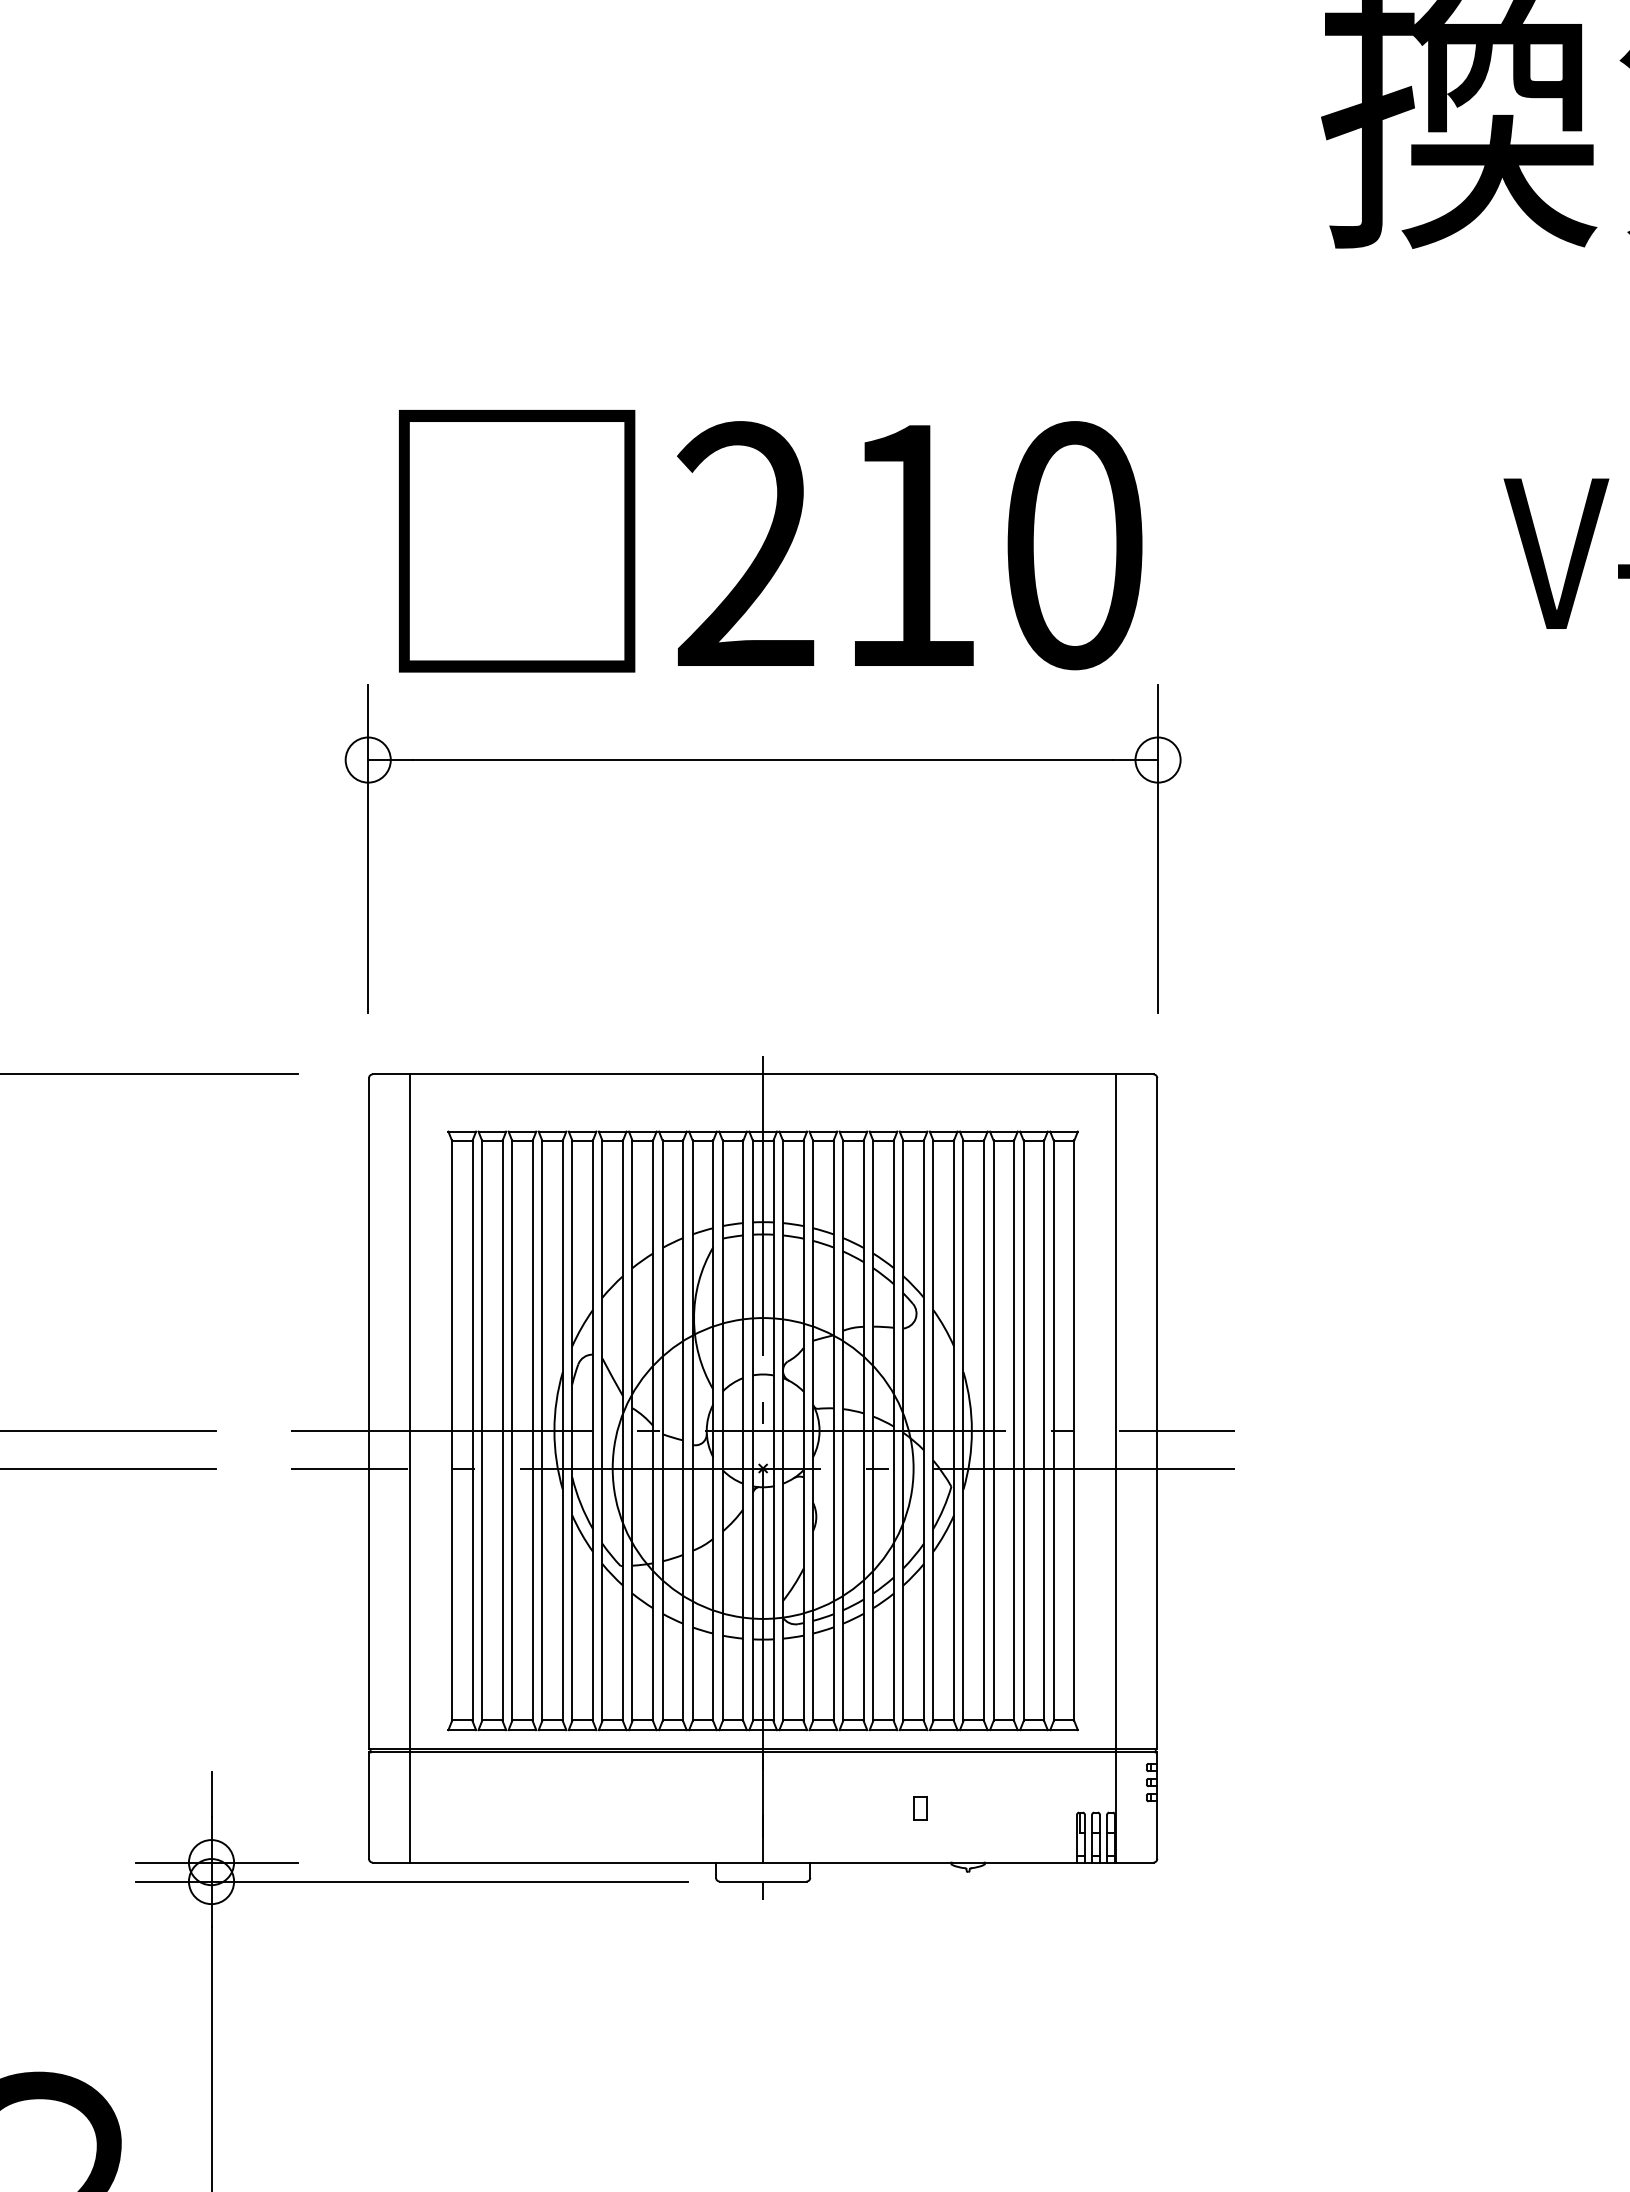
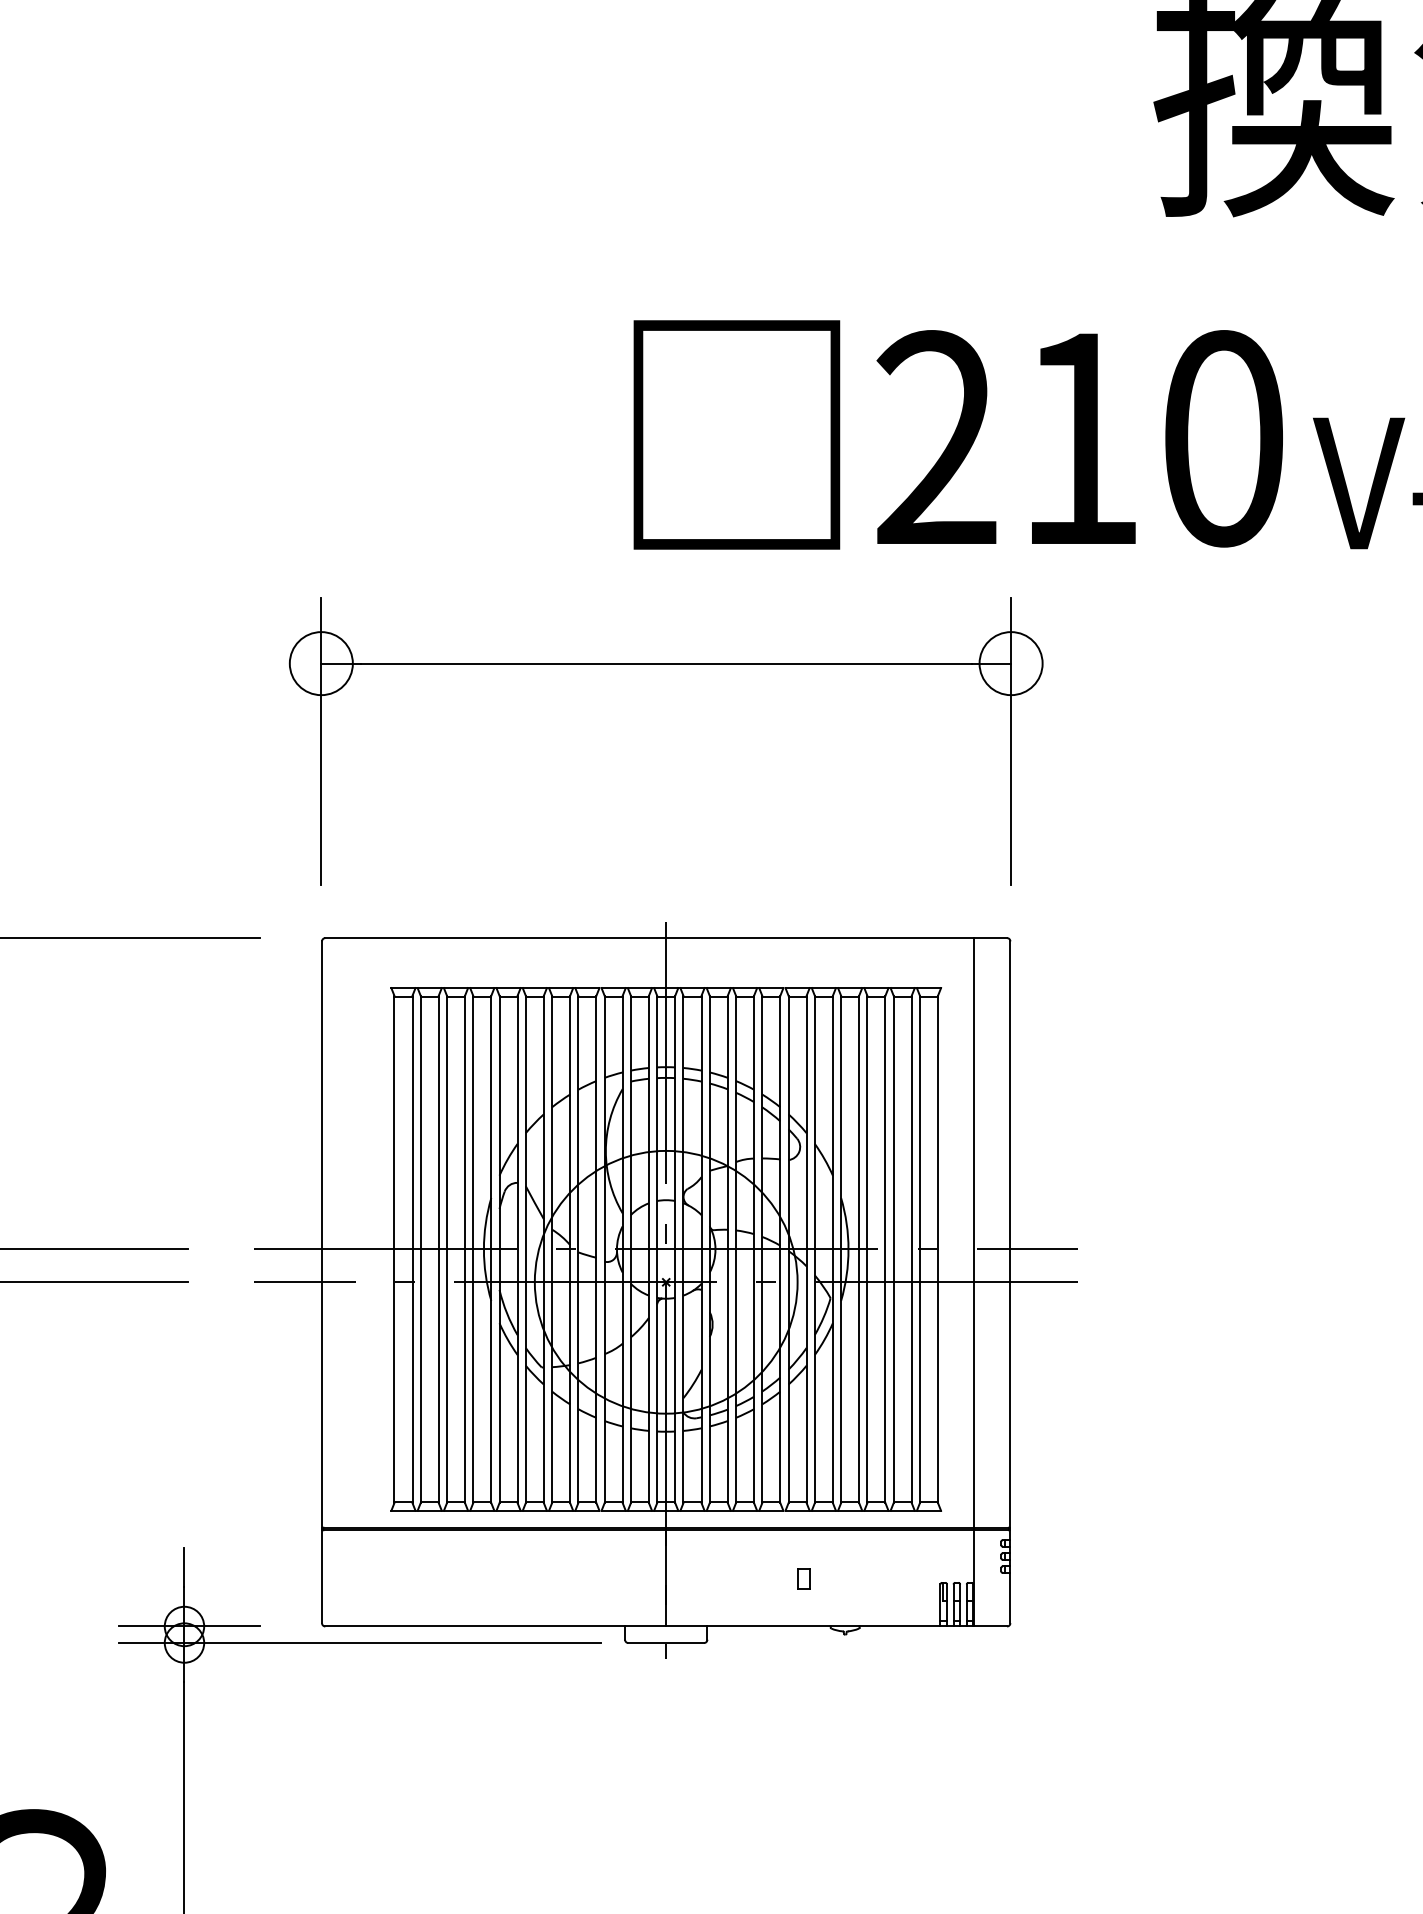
text: (770, 541) -> (958, 435), moved
circle: (367, 759) -> (320, 663), size x1.6
circle: (1157, 759) -> (1010, 663), size x1.6
line: (410, 1468) -> (358, 1282), removed

